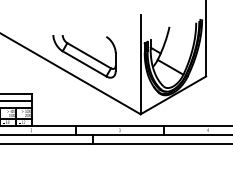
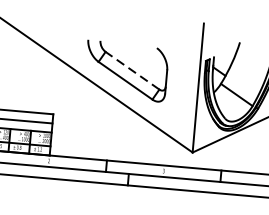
line: (88, 55) -> (131, 70), solid -> dashed

